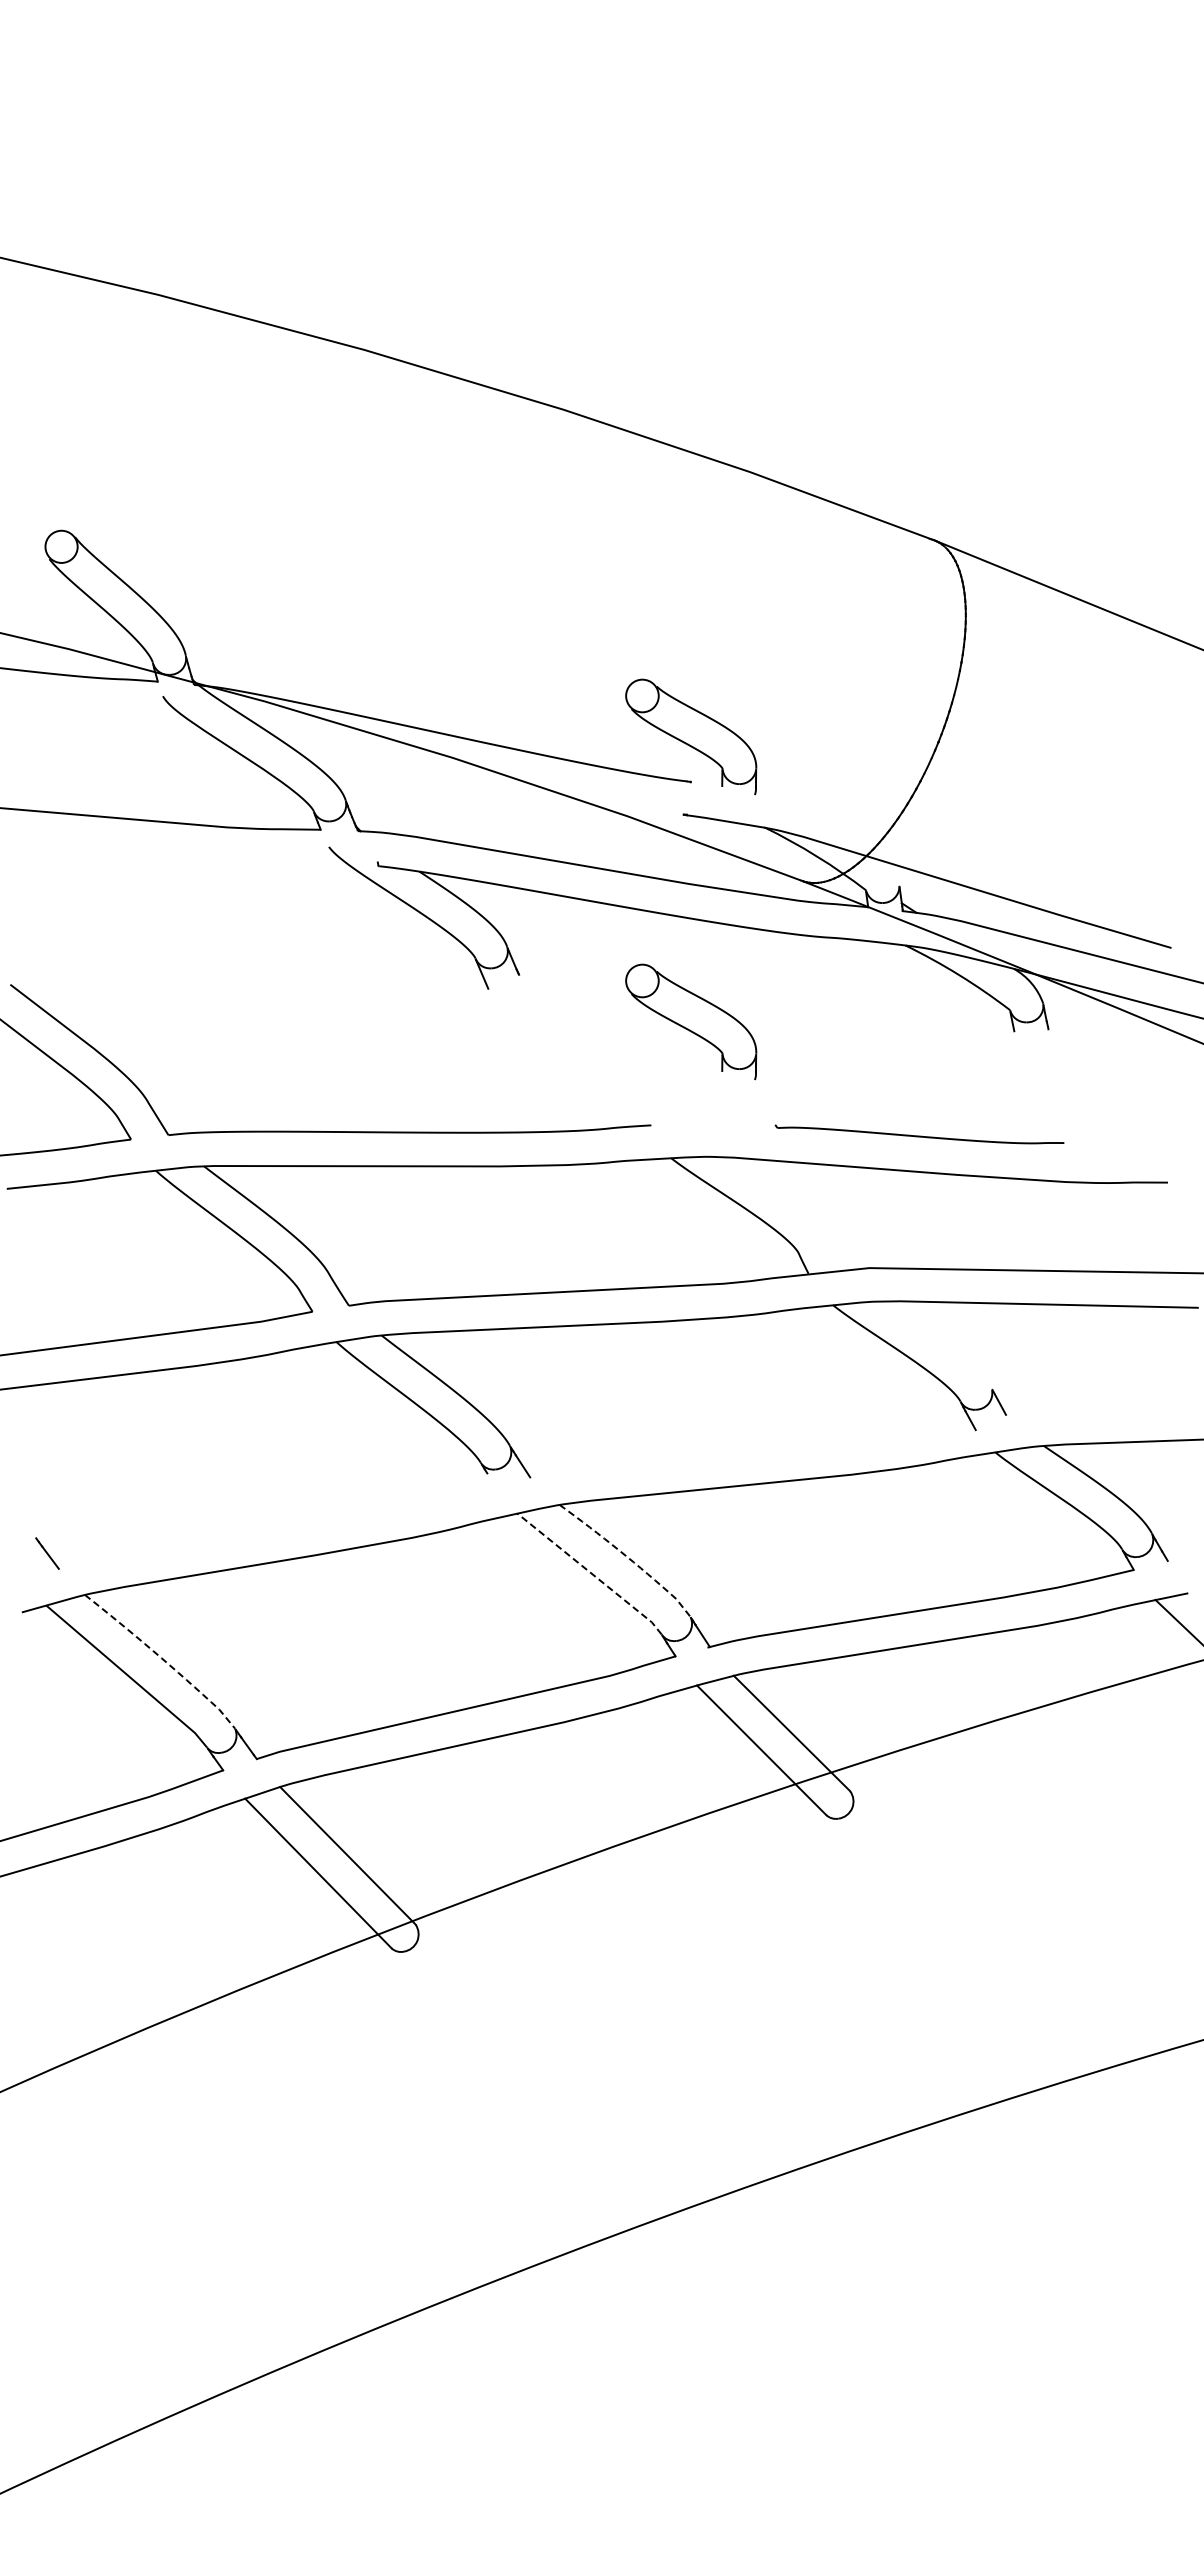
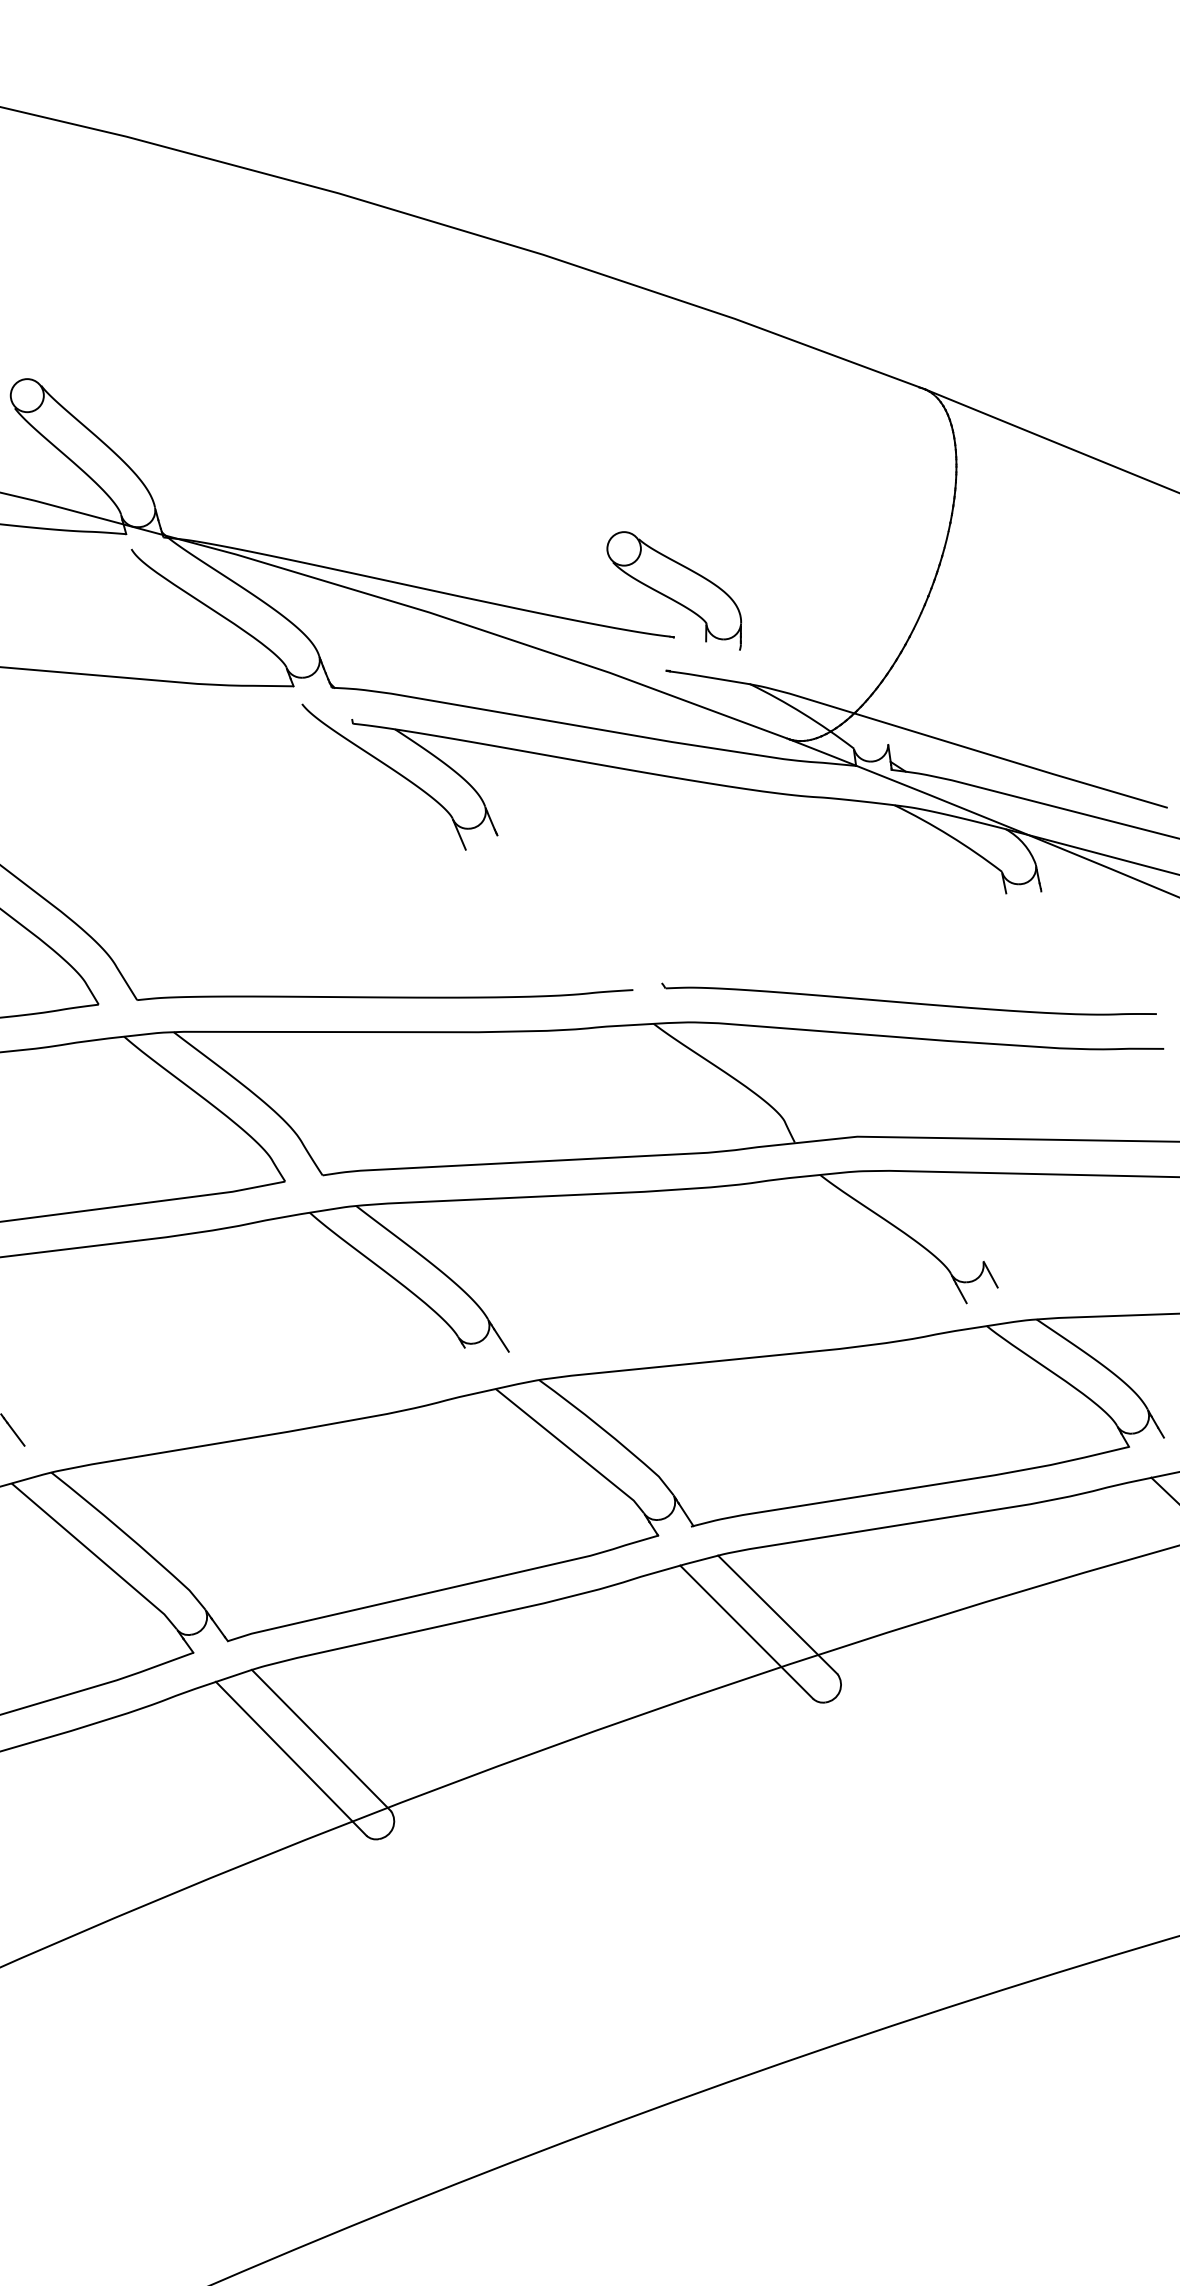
part: (691, 1021) -> (674, 883), removed
part: (919, 1134) -> (908, 999), size x1.67
line: (628, 1557) -> (609, 1434), dashed -> solid
line: (591, 1573) -> (571, 1450), dashed -> solid
line: (162, 1659) -> (131, 1538), dashed -> solid

